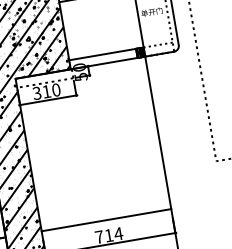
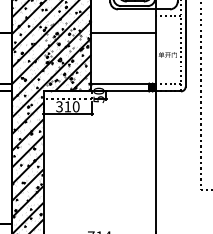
line: (106, 220) -> (99, 223), removed

